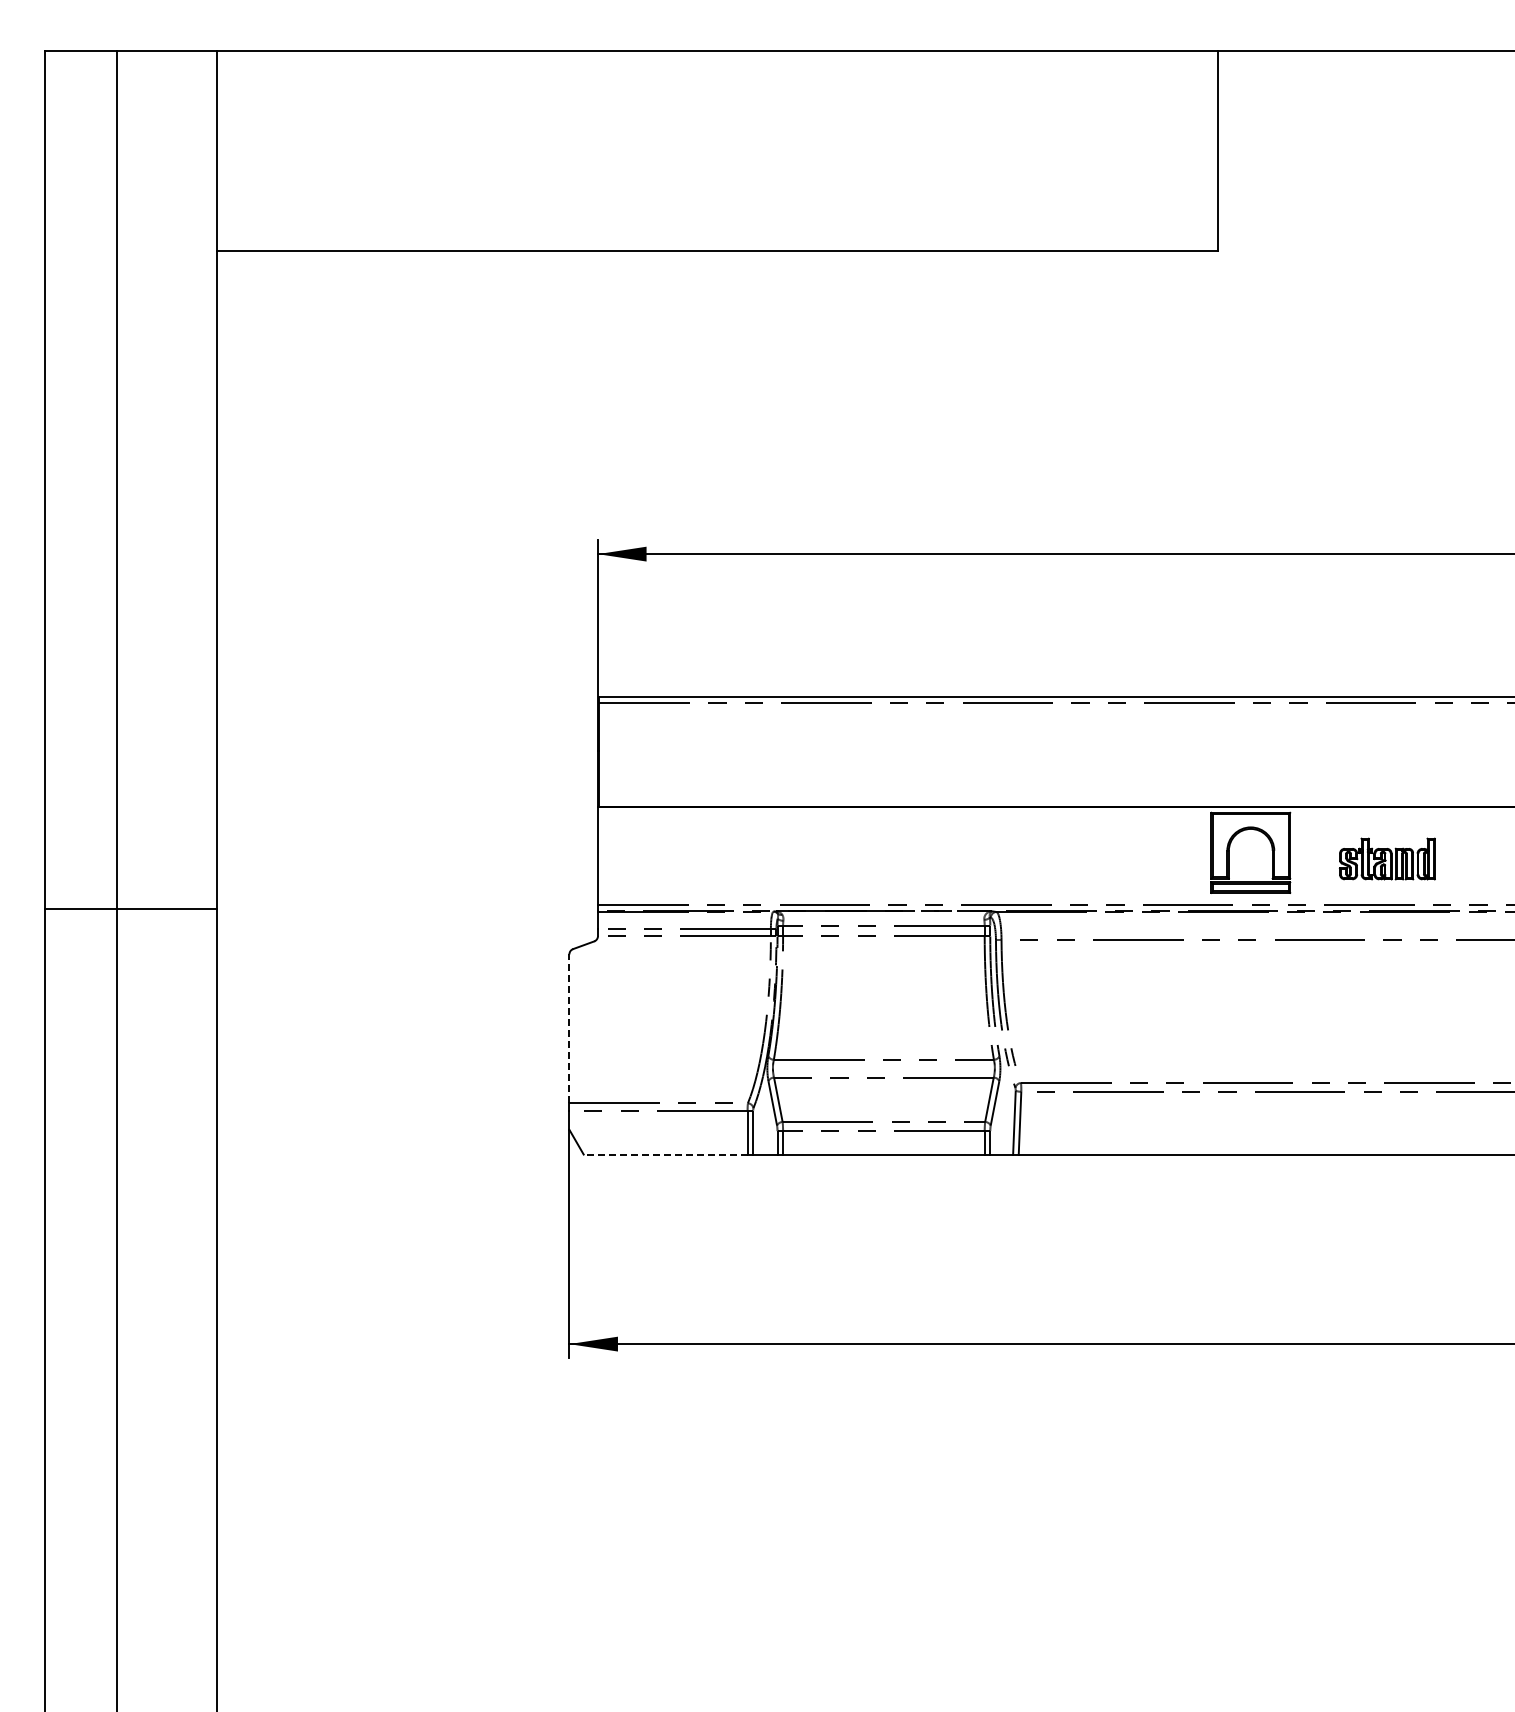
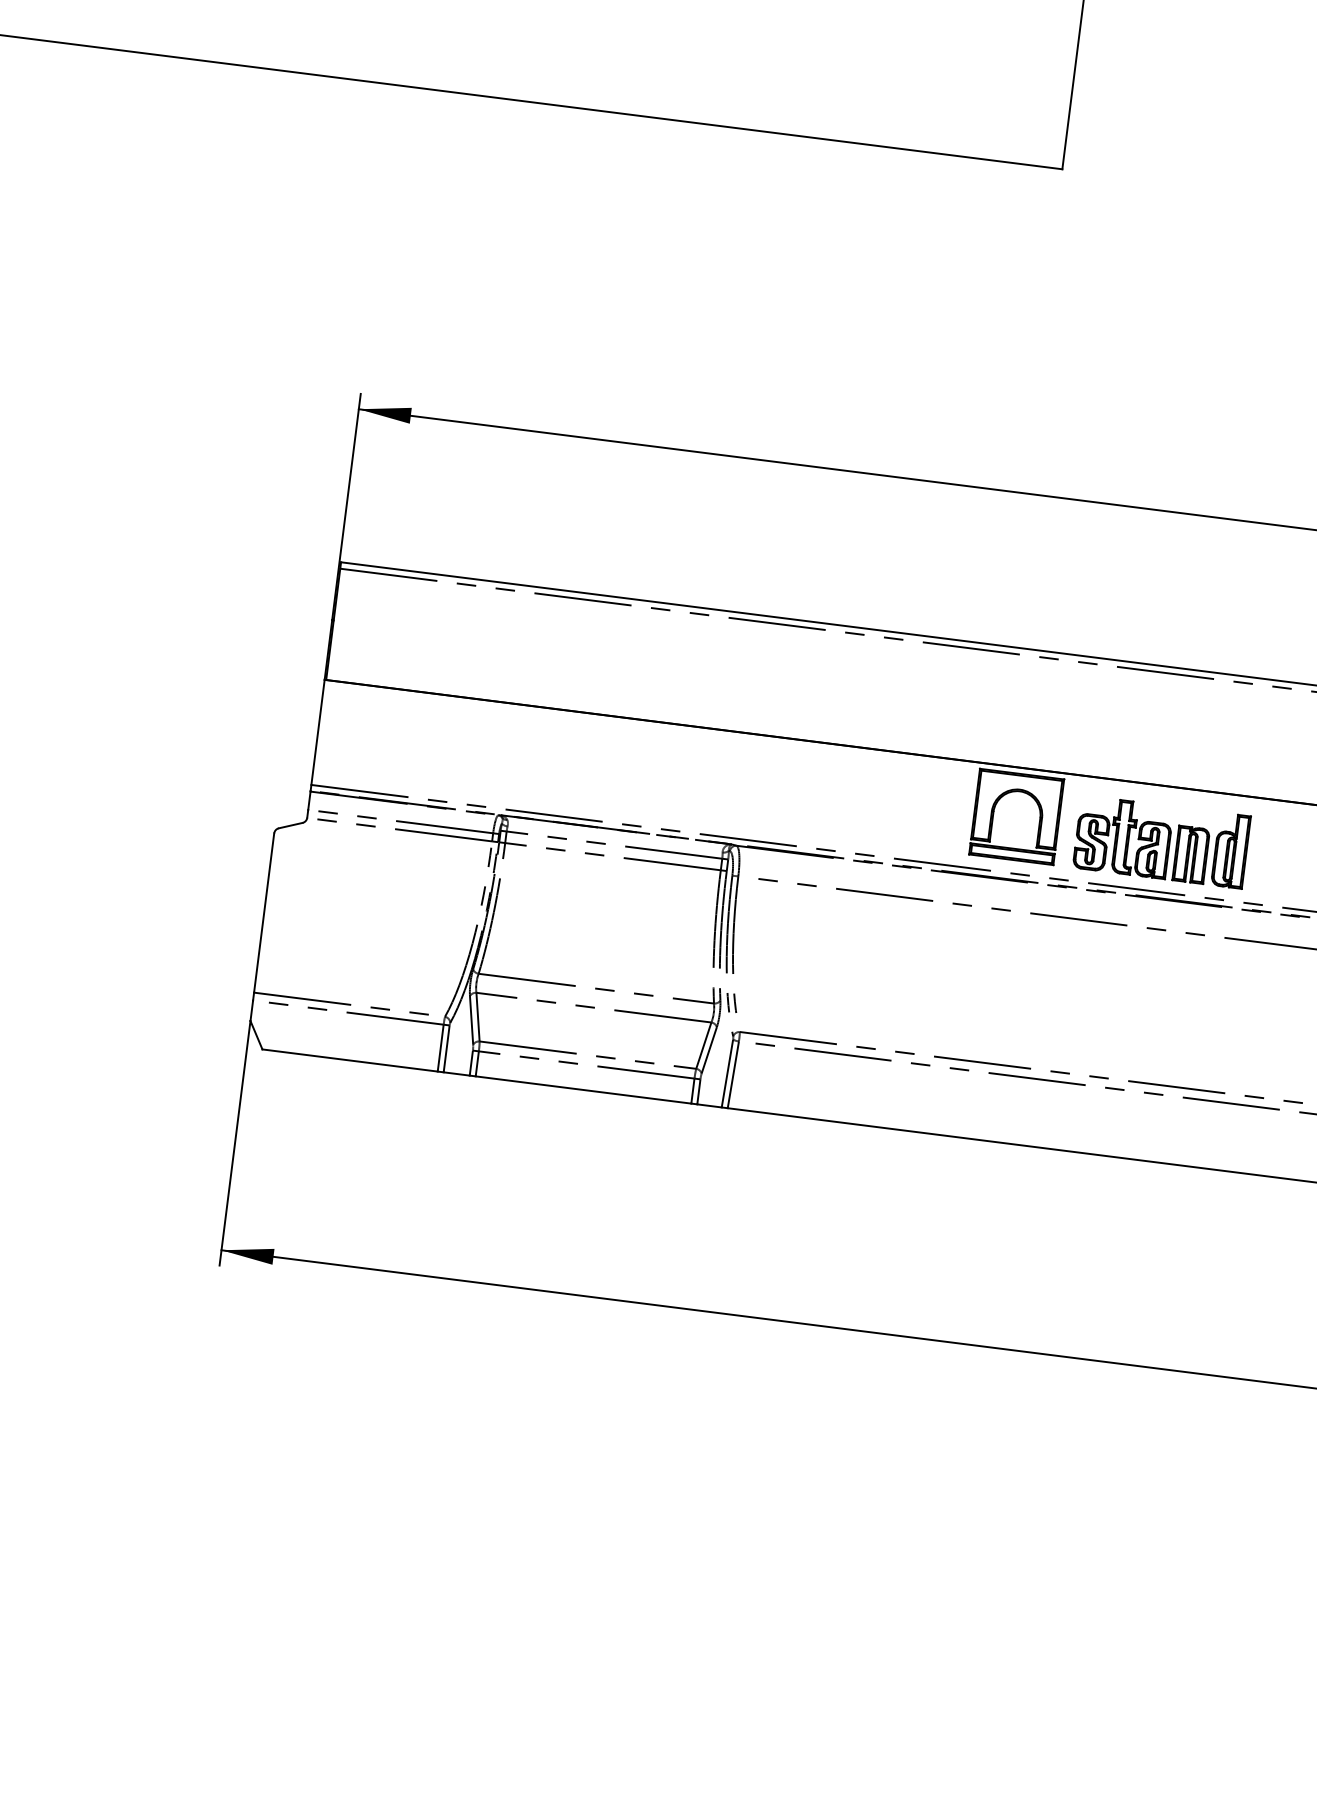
part: (1387, 858) -> (1162, 841), size x1.67
line: (569, 1028) -> (264, 912), dashed -> solid
line: (665, 1154) -> (349, 1060), dashed -> solid

